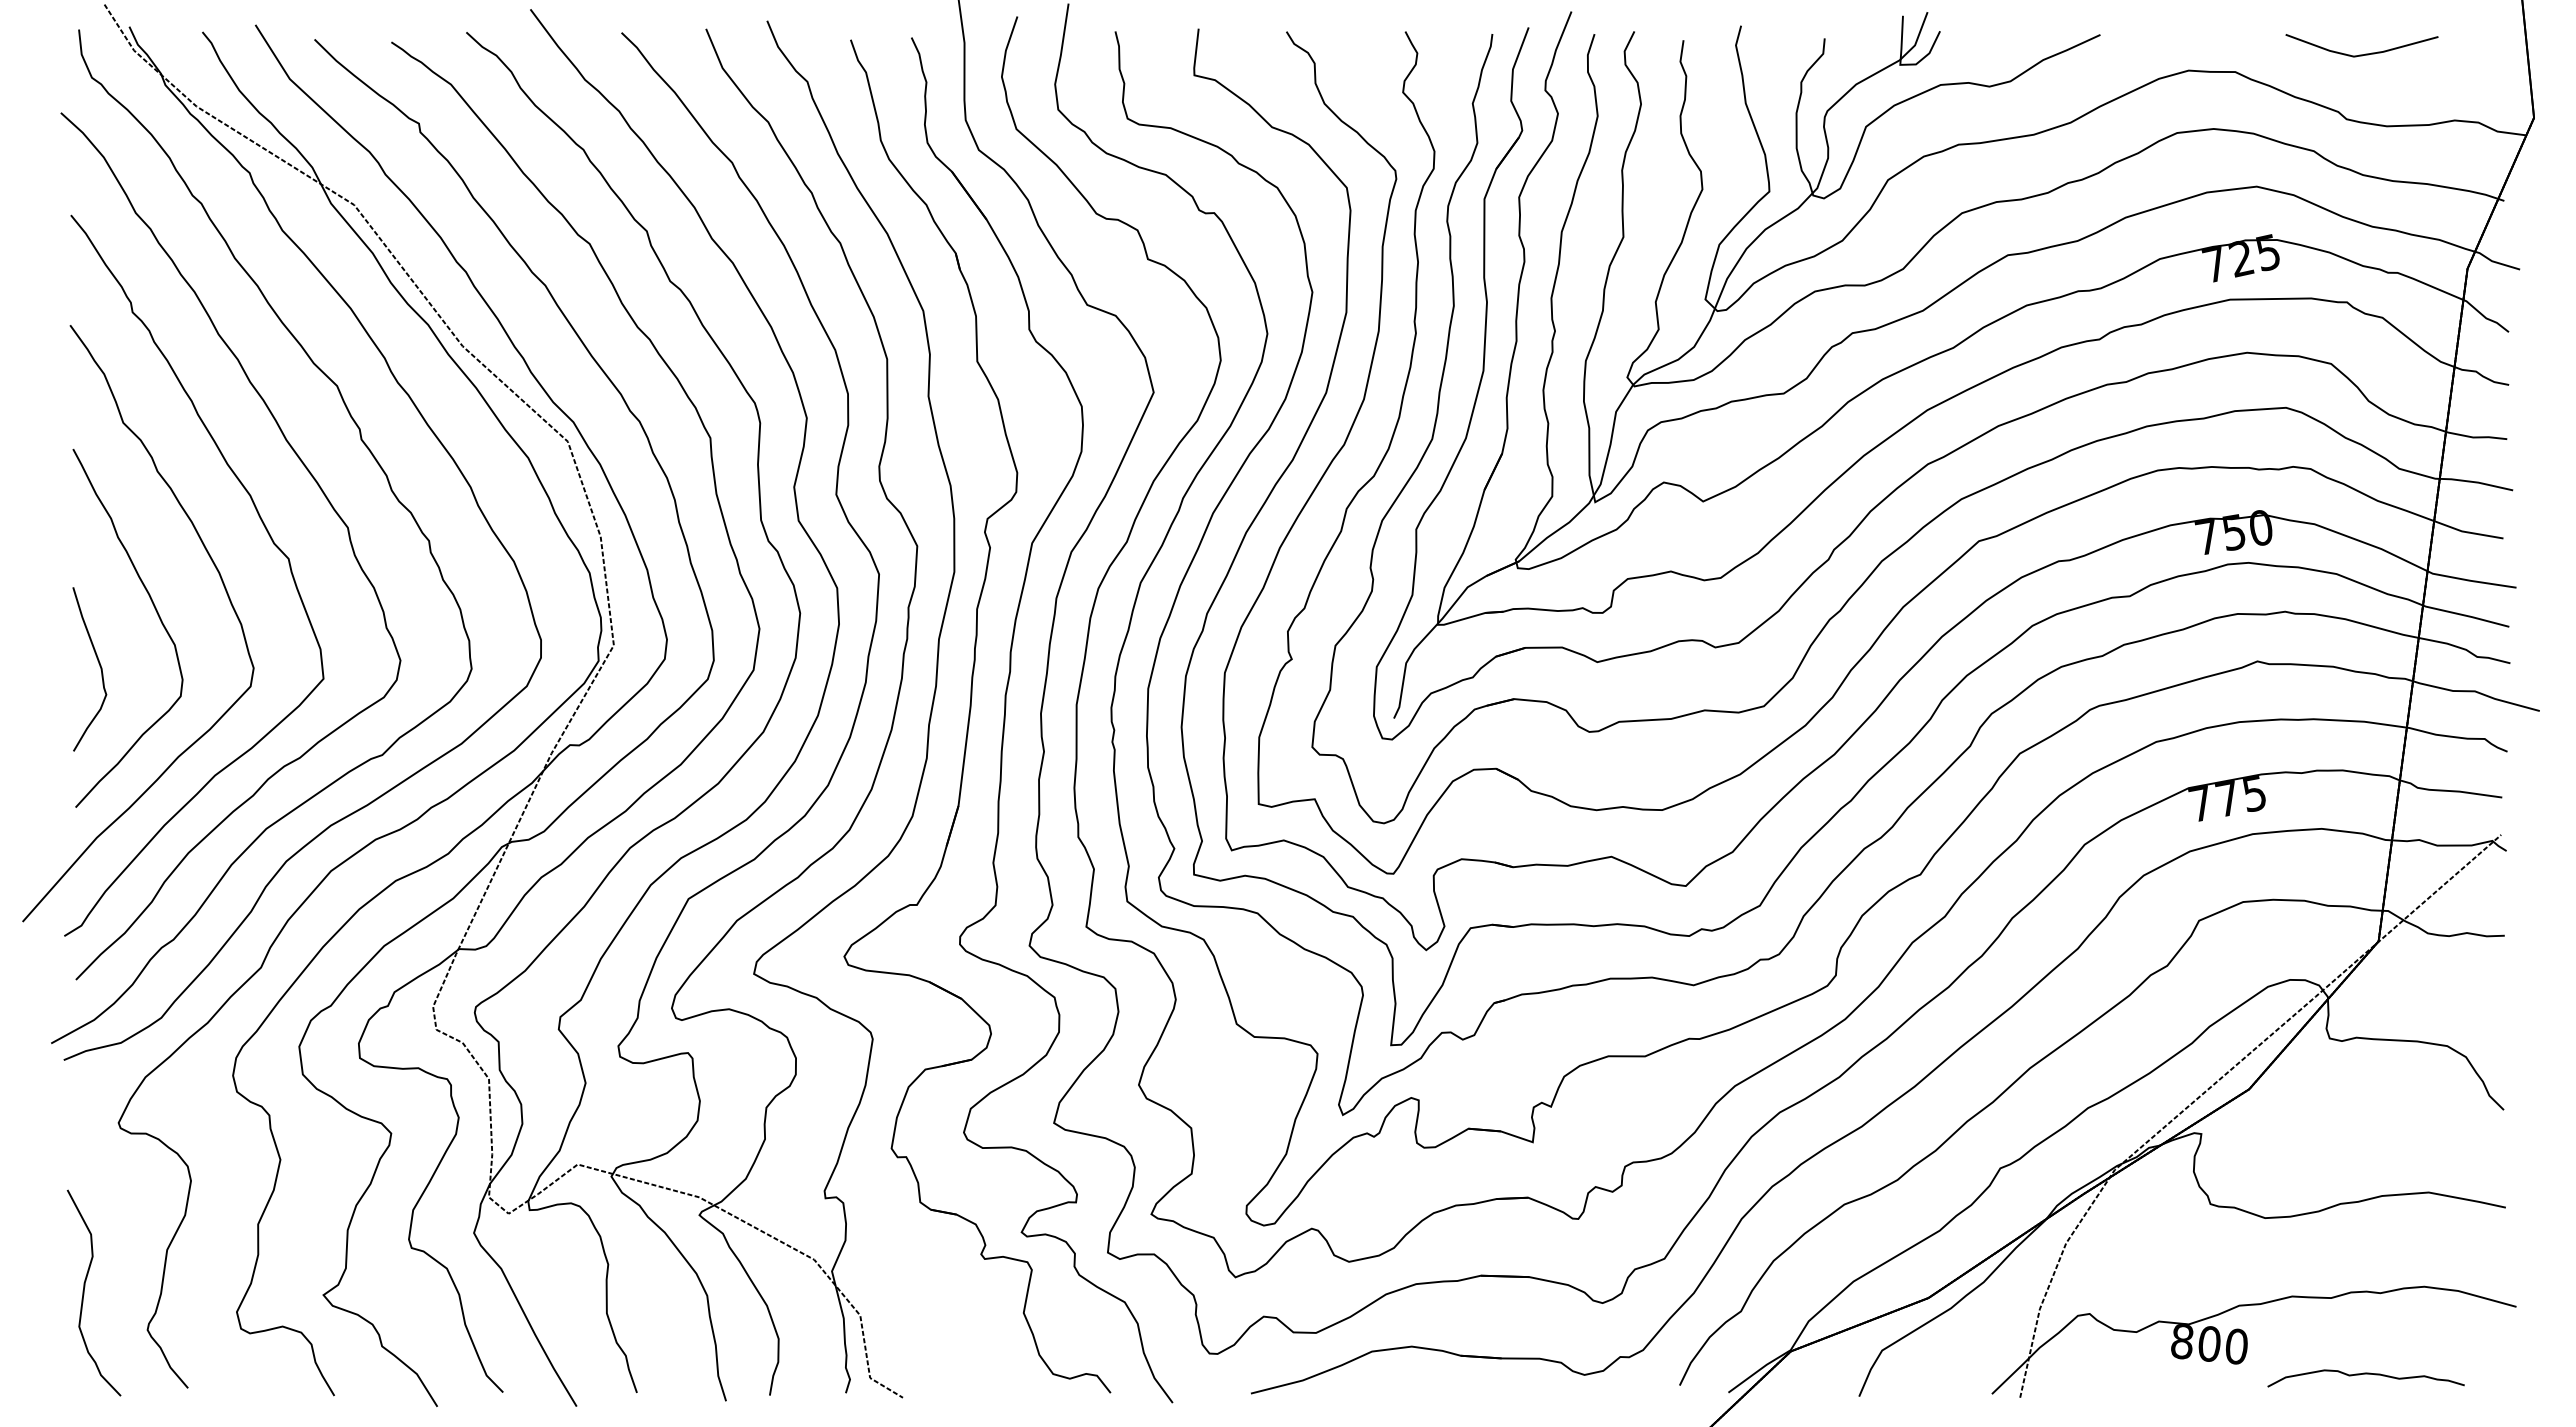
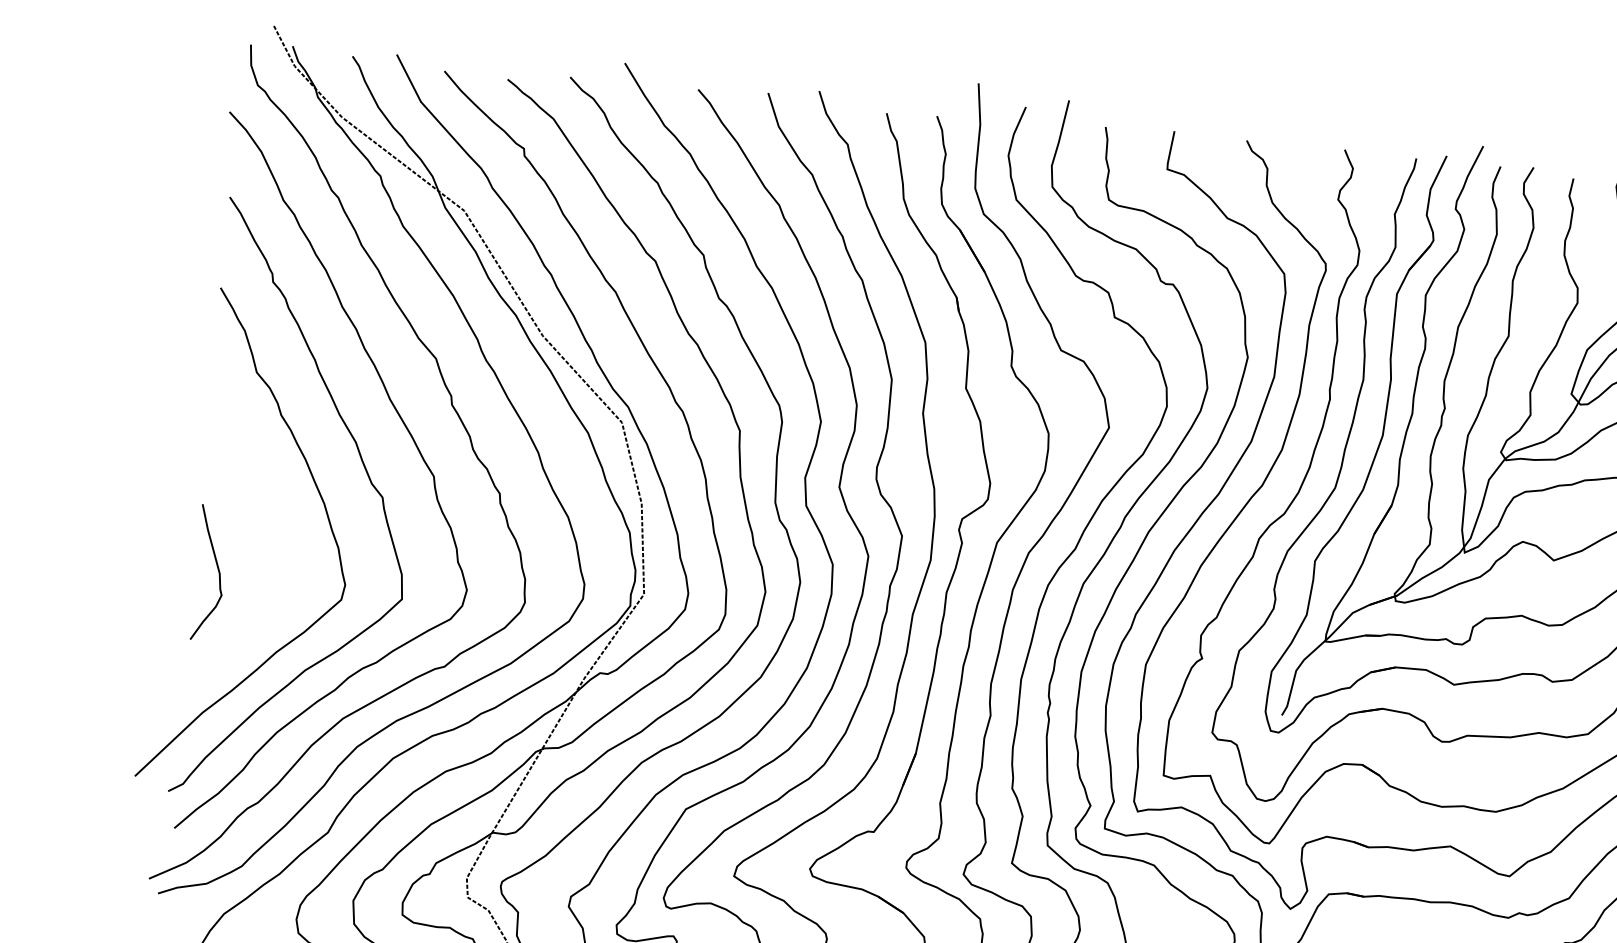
part: (156, 613) -> (269, 532), removed

